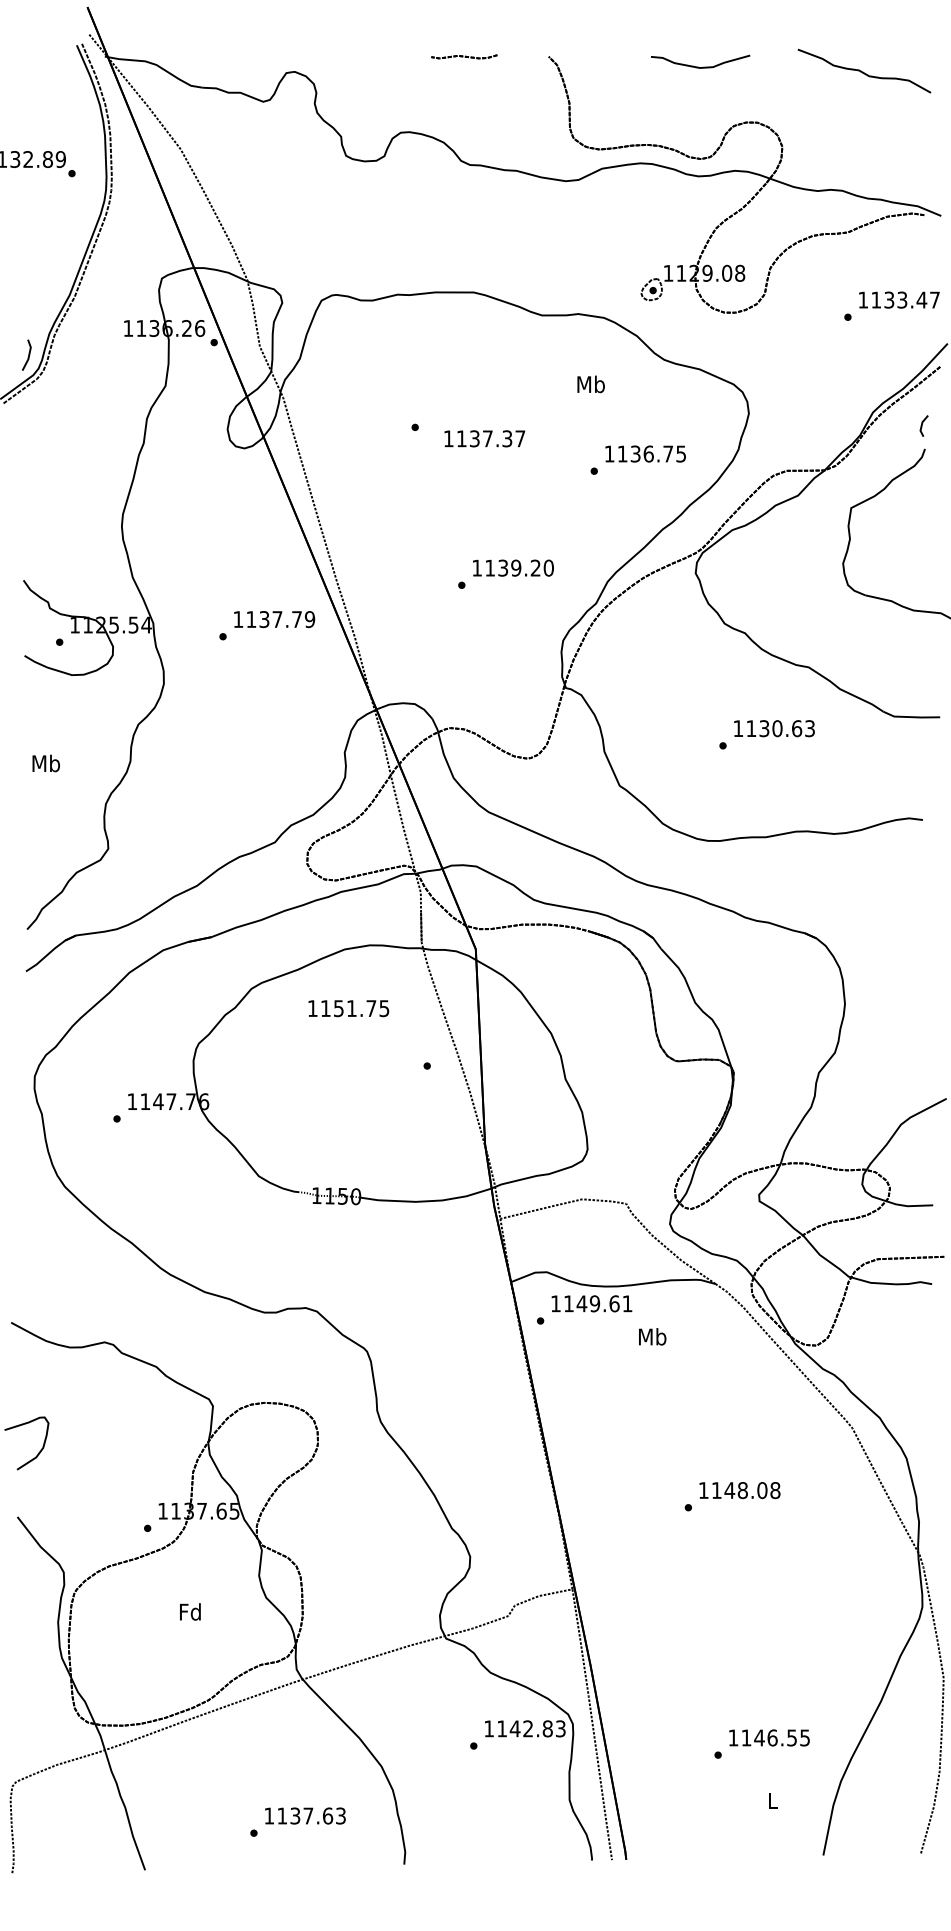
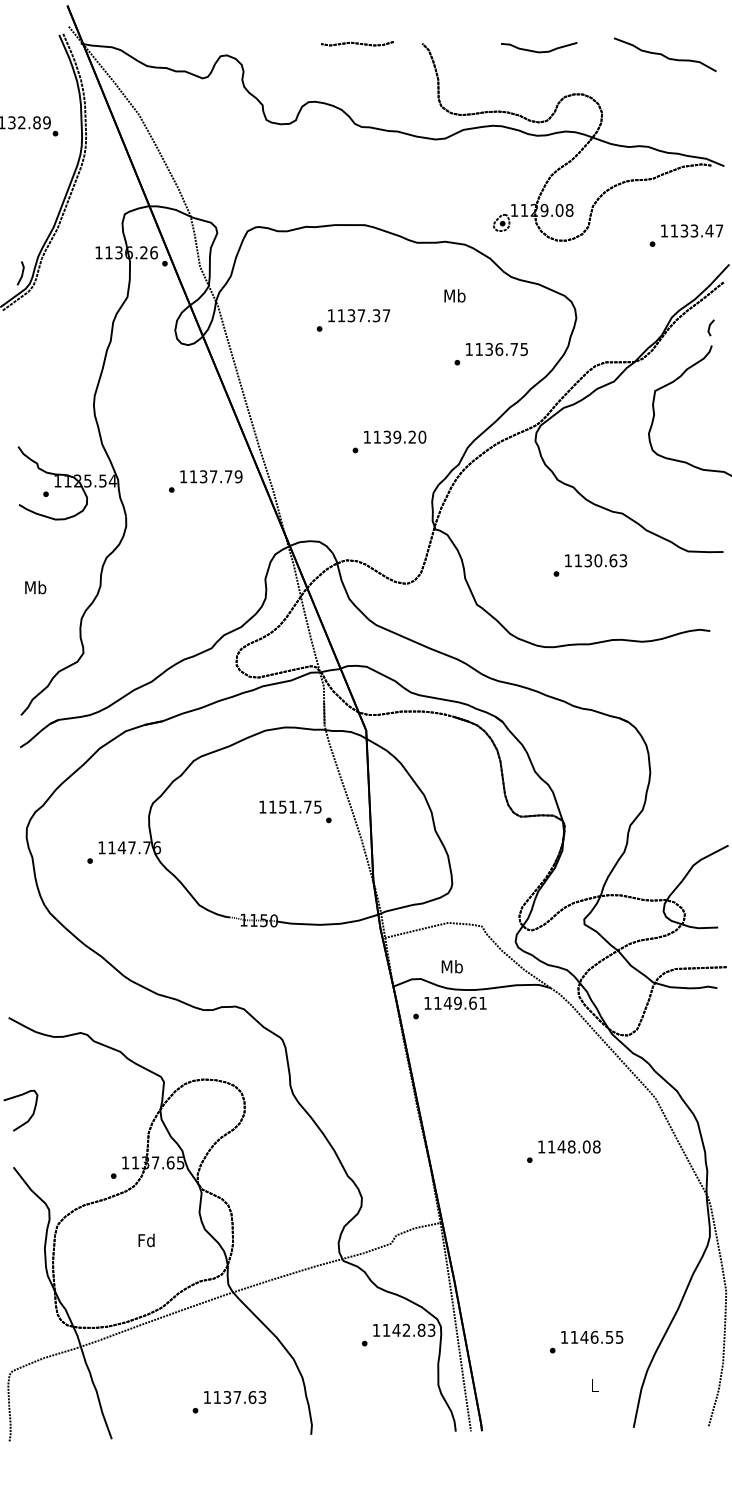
part: (464, 56) -> (357, 43), size x1.43
text: (485, 438) -> (359, 315), moved
text: (348, 1007) -> (290, 806), moved
text: (651, 1336) -> (451, 966), moved

